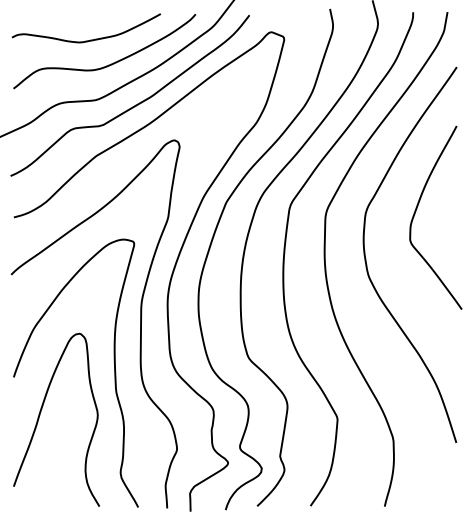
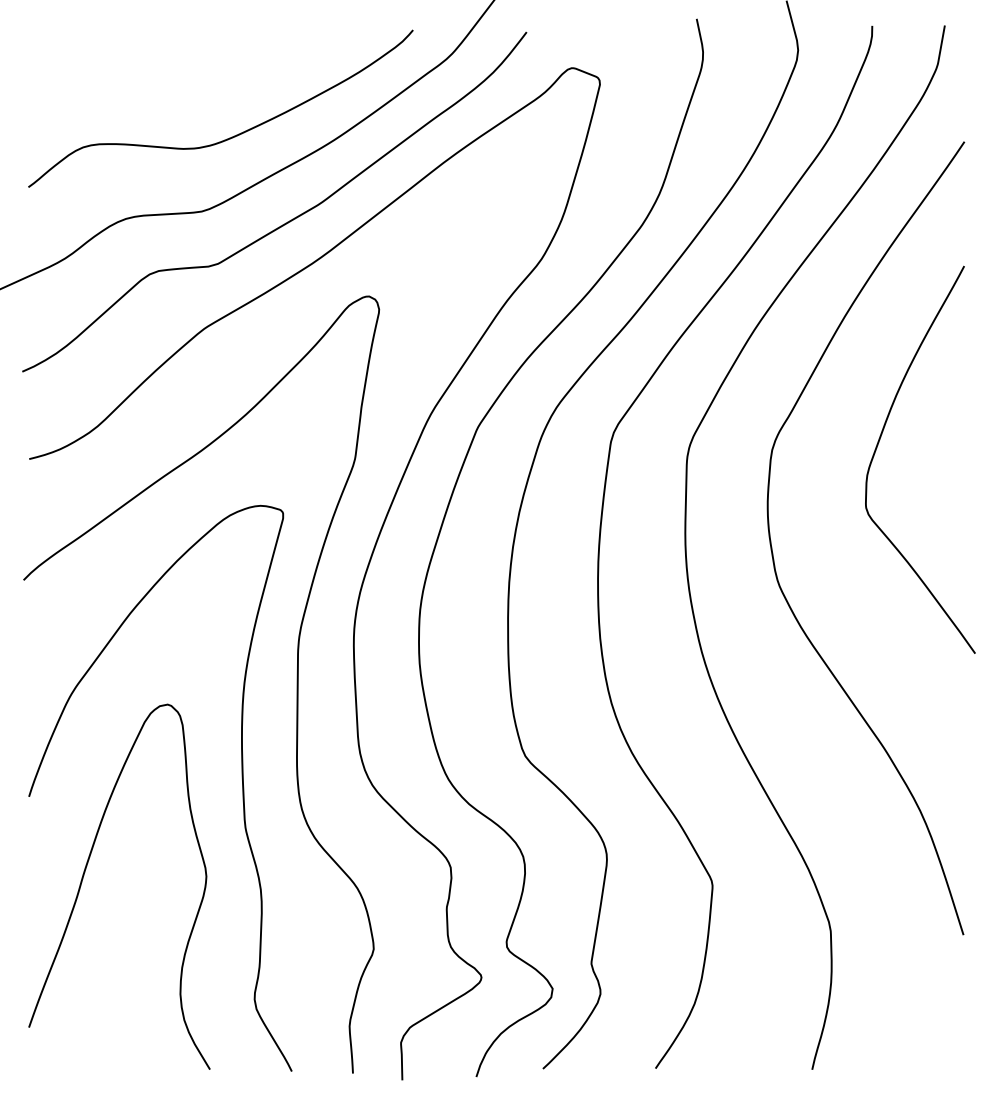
curve: (85, 40) -> (180, 85), removed

